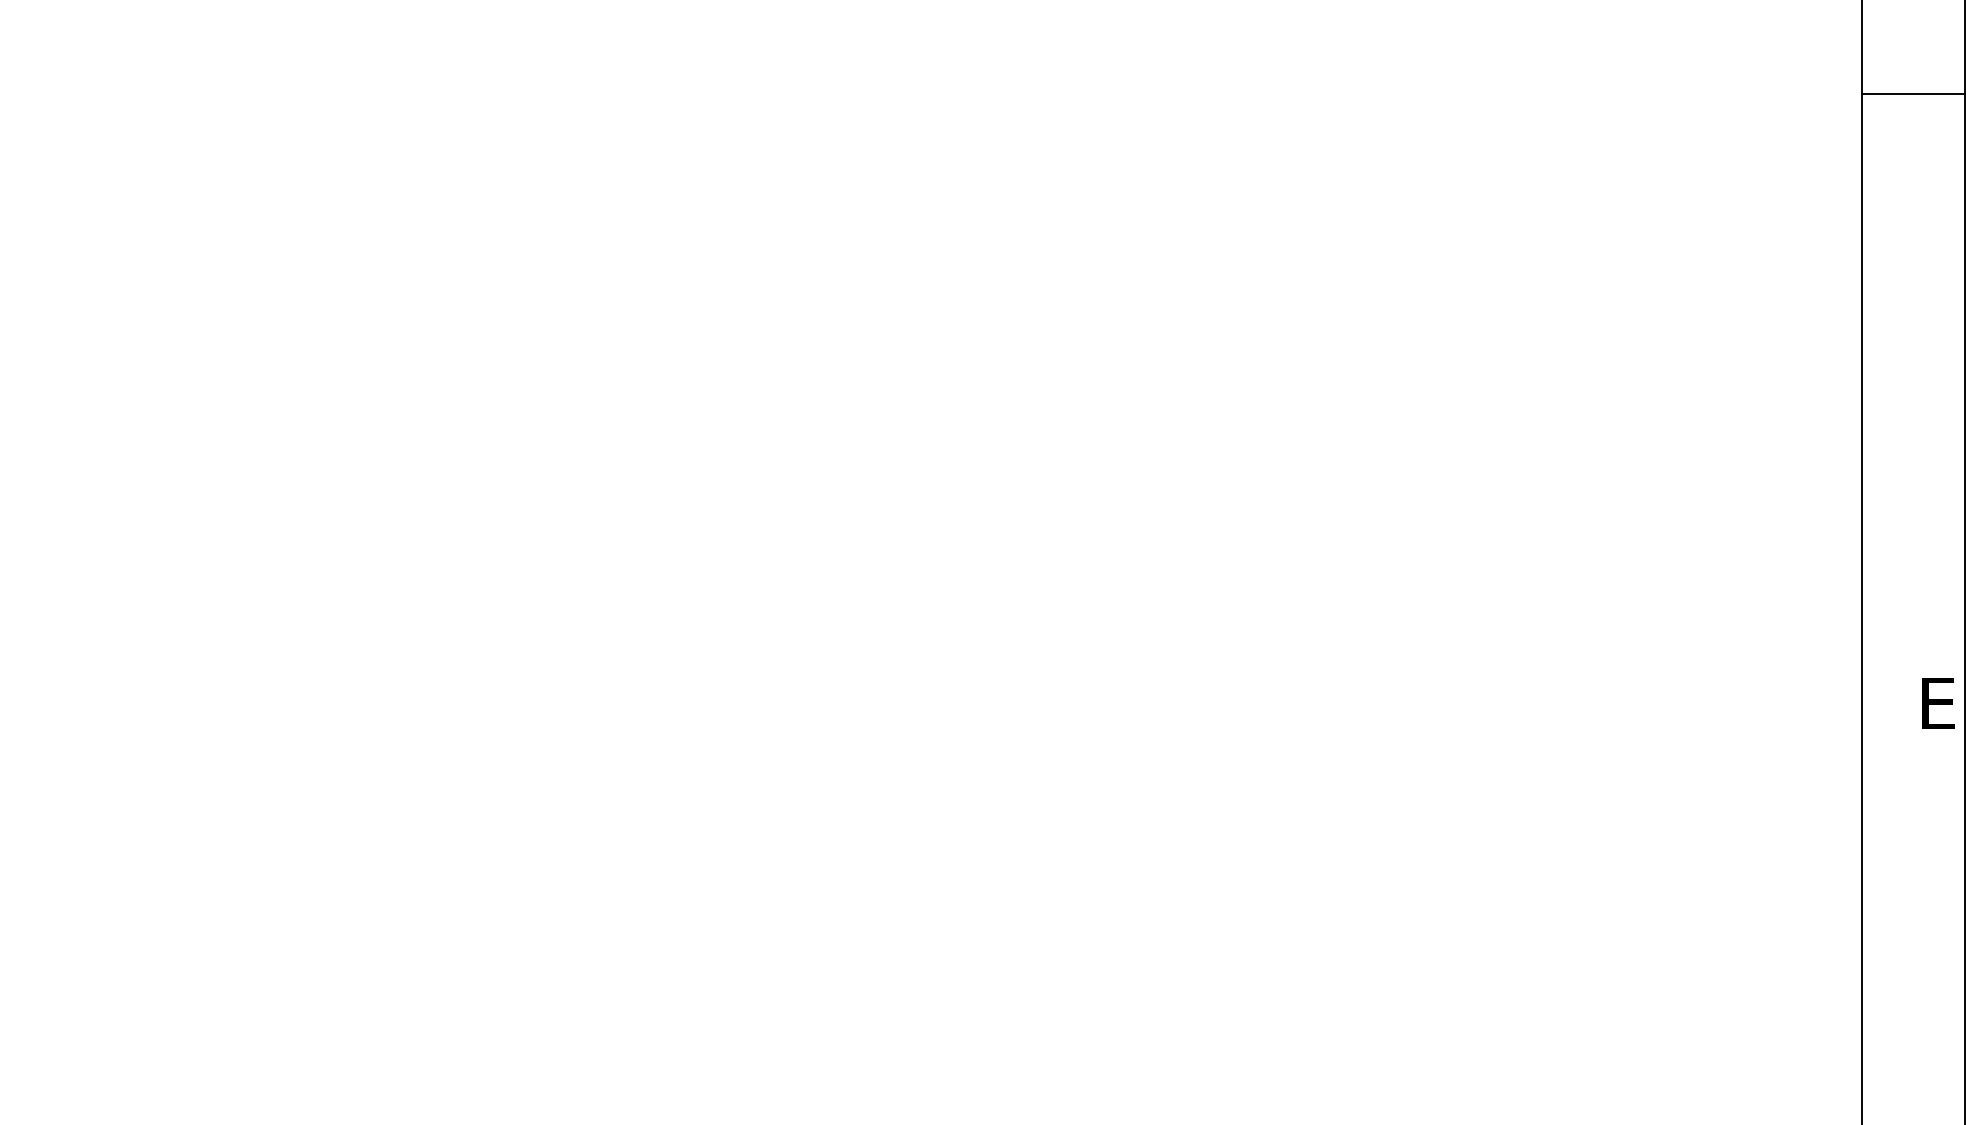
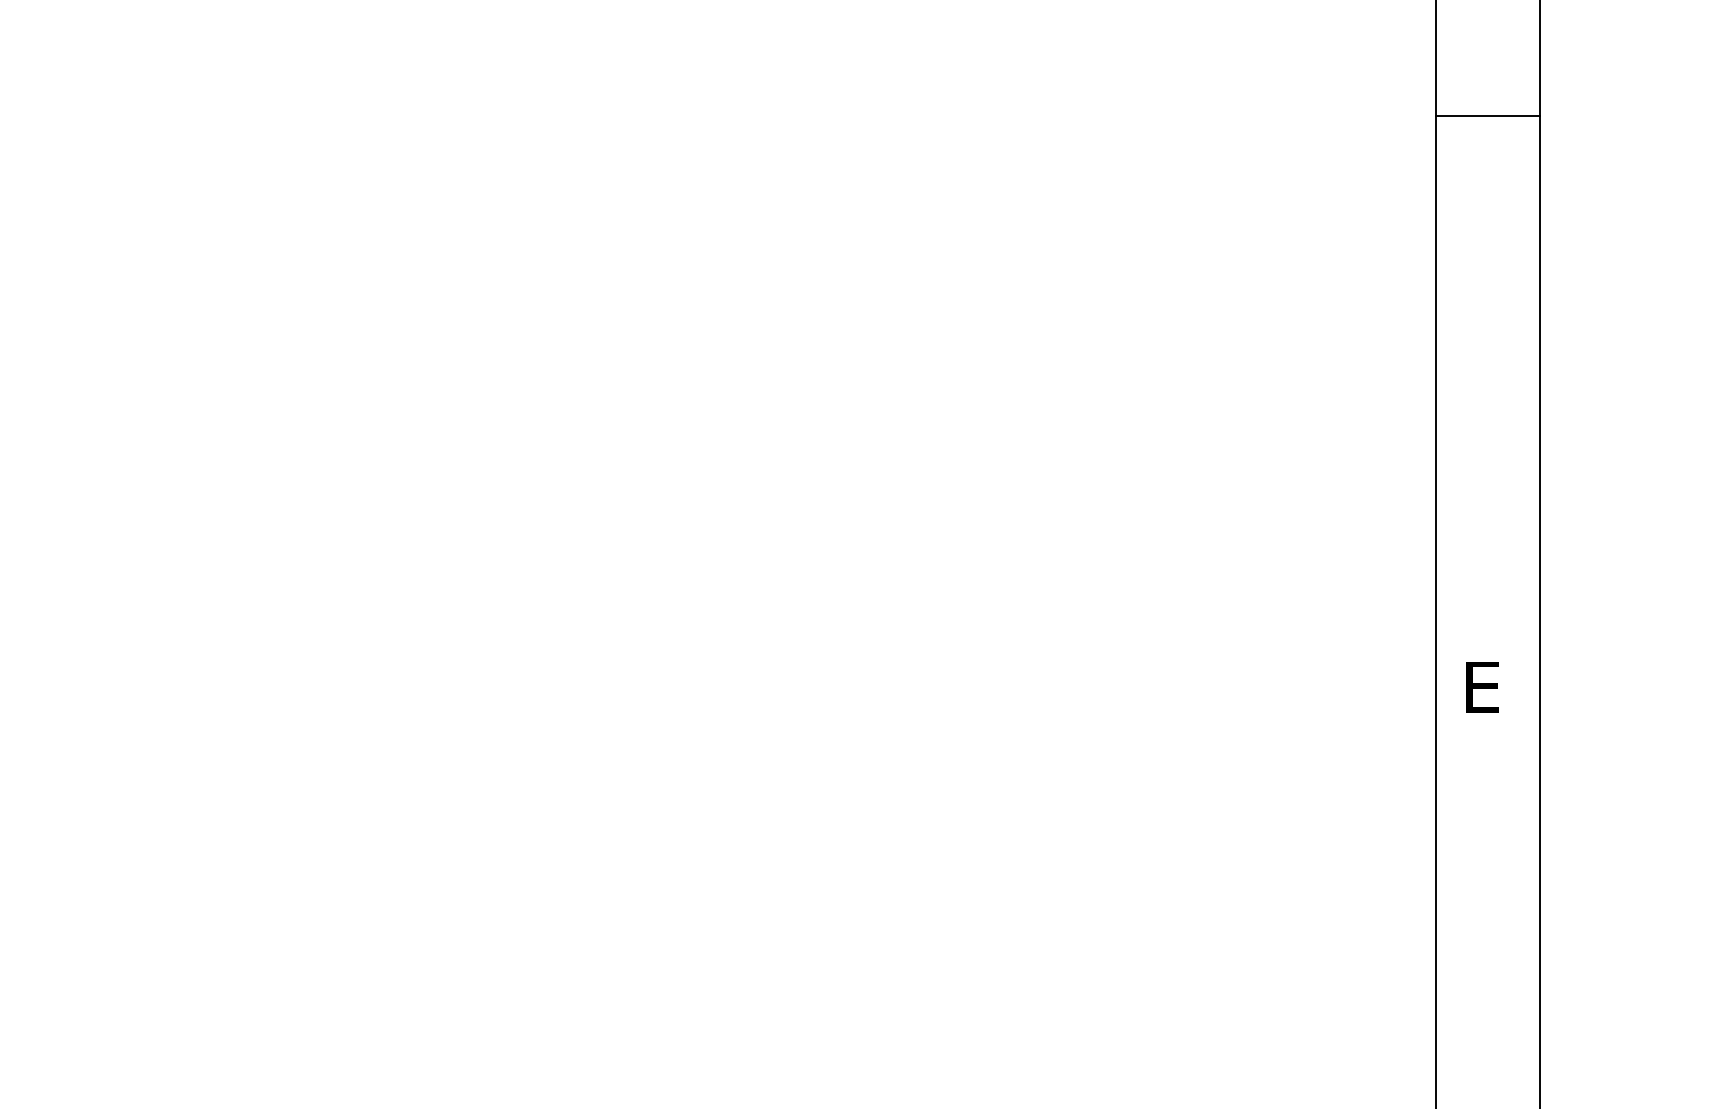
line: (1913, 94) -> (1487, 116), moved
text: (1938, 703) -> (1482, 687), moved

